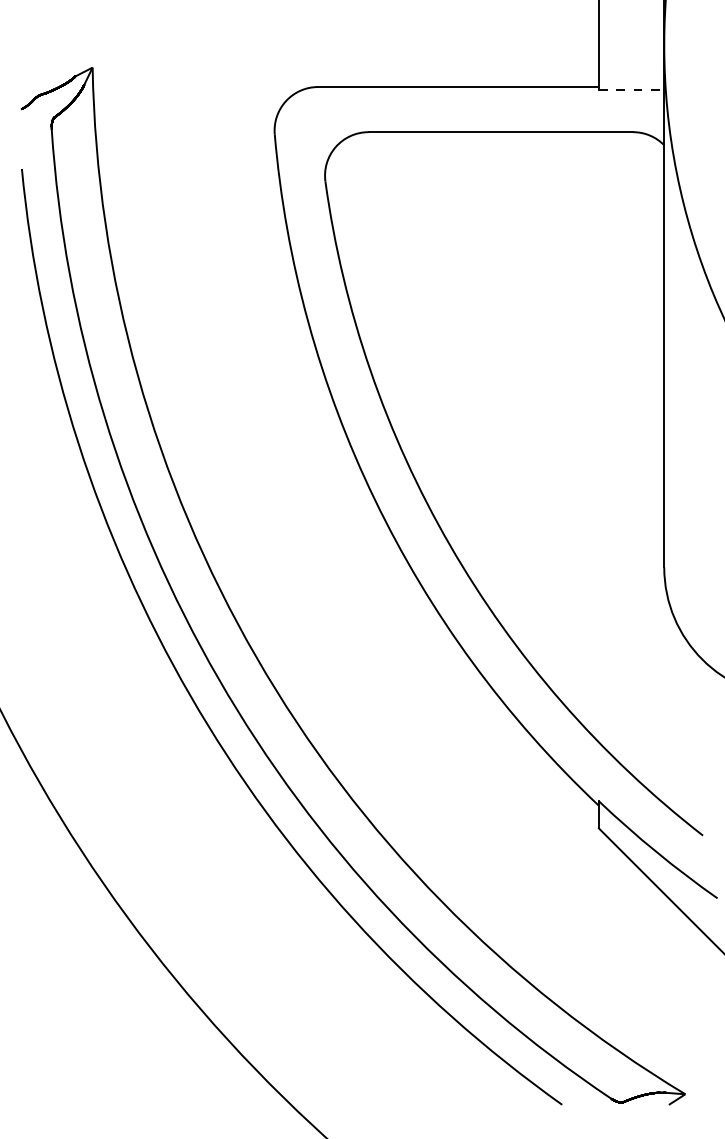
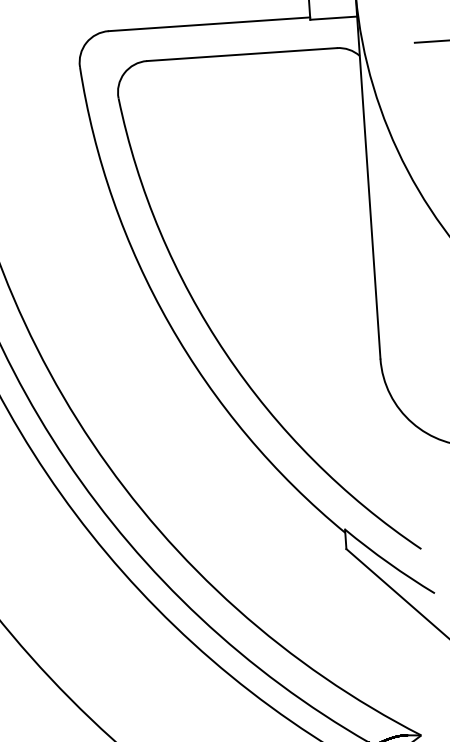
line: (631, 90) -> (333, 18), dashed -> solid

